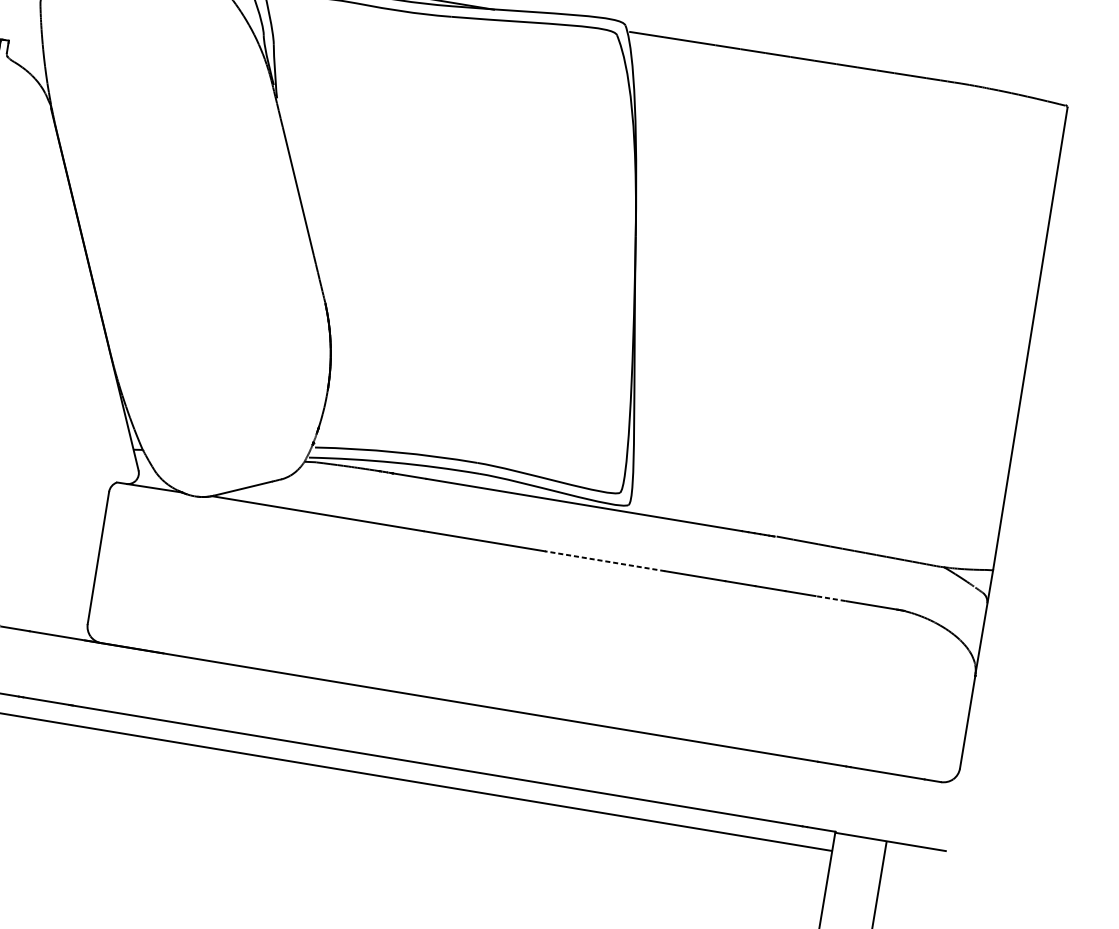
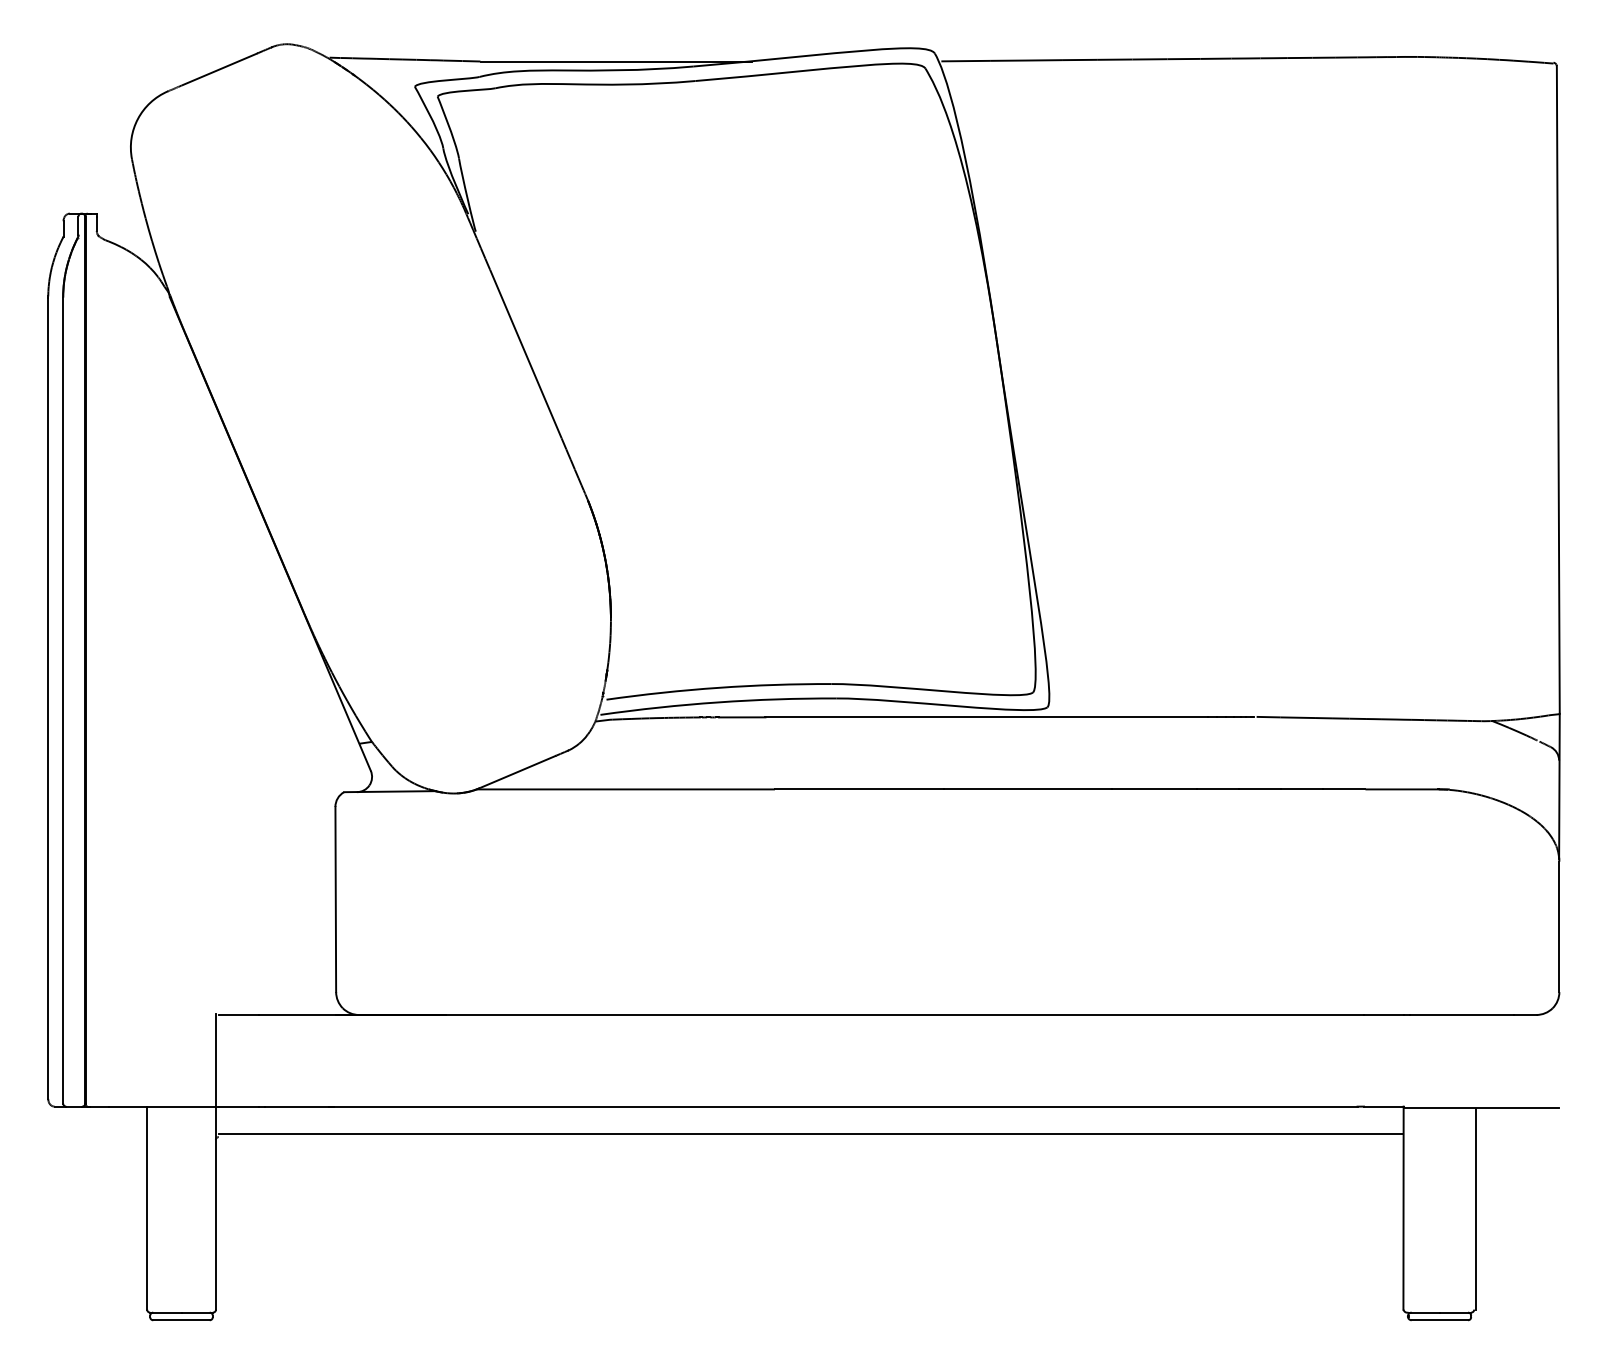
line: (604, 561) -> (1027, 789), dashed -> solid
line: (829, 598) -> (1343, 789), dashed -> solid

